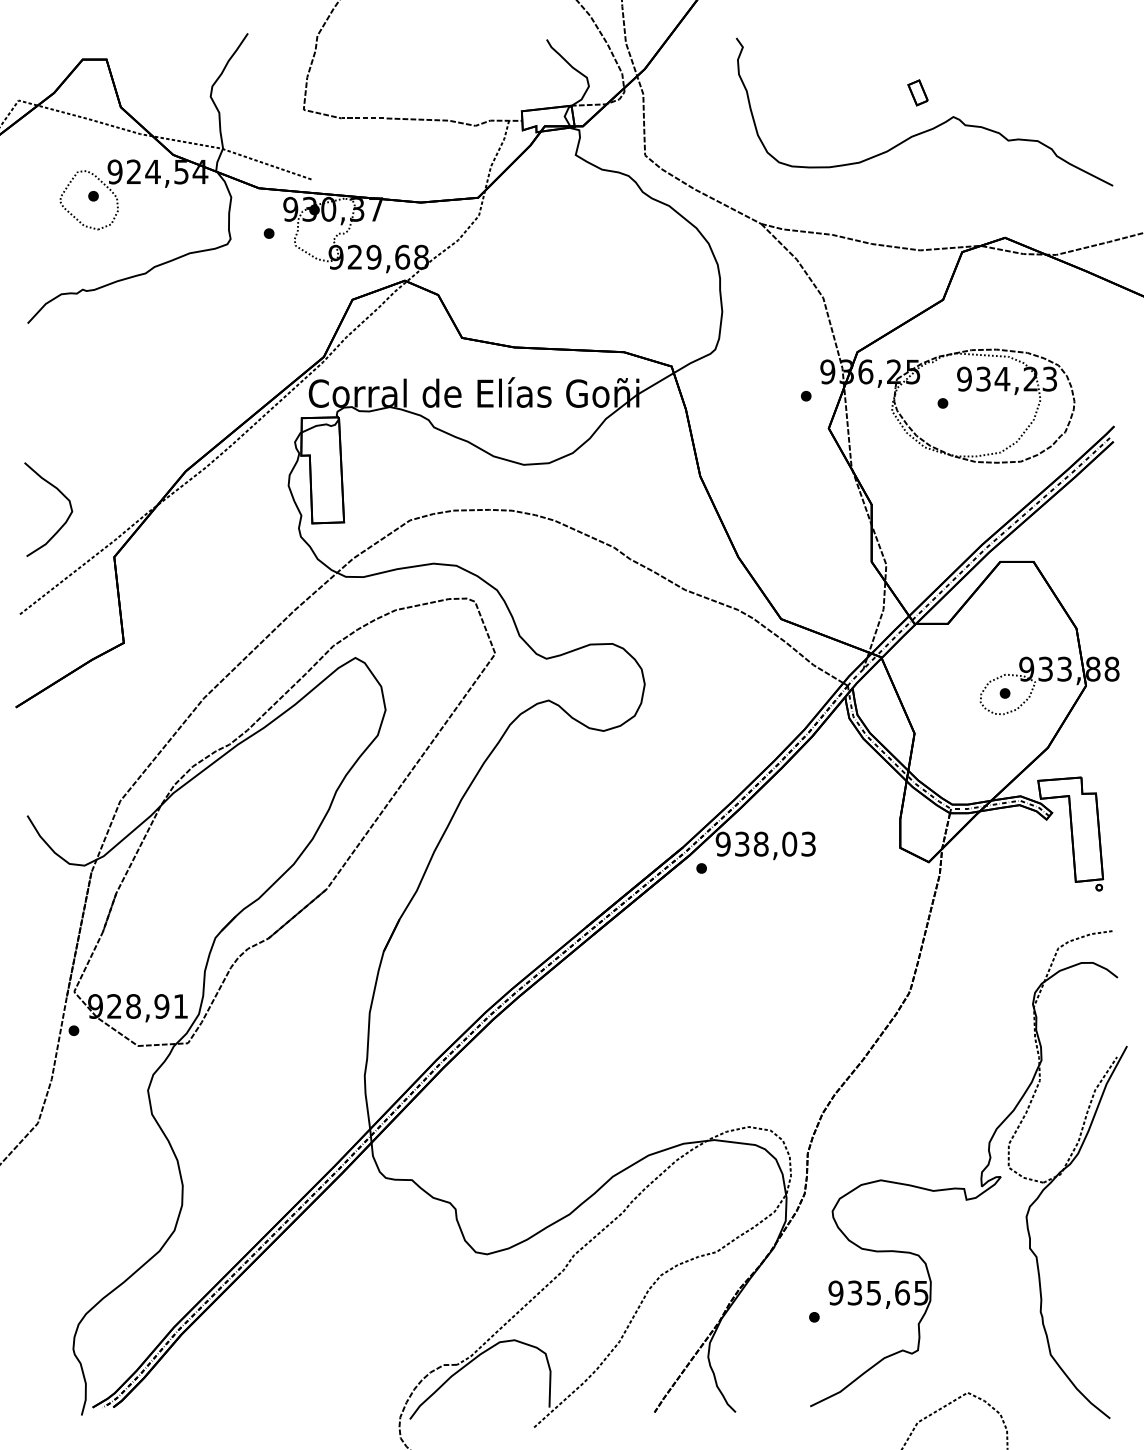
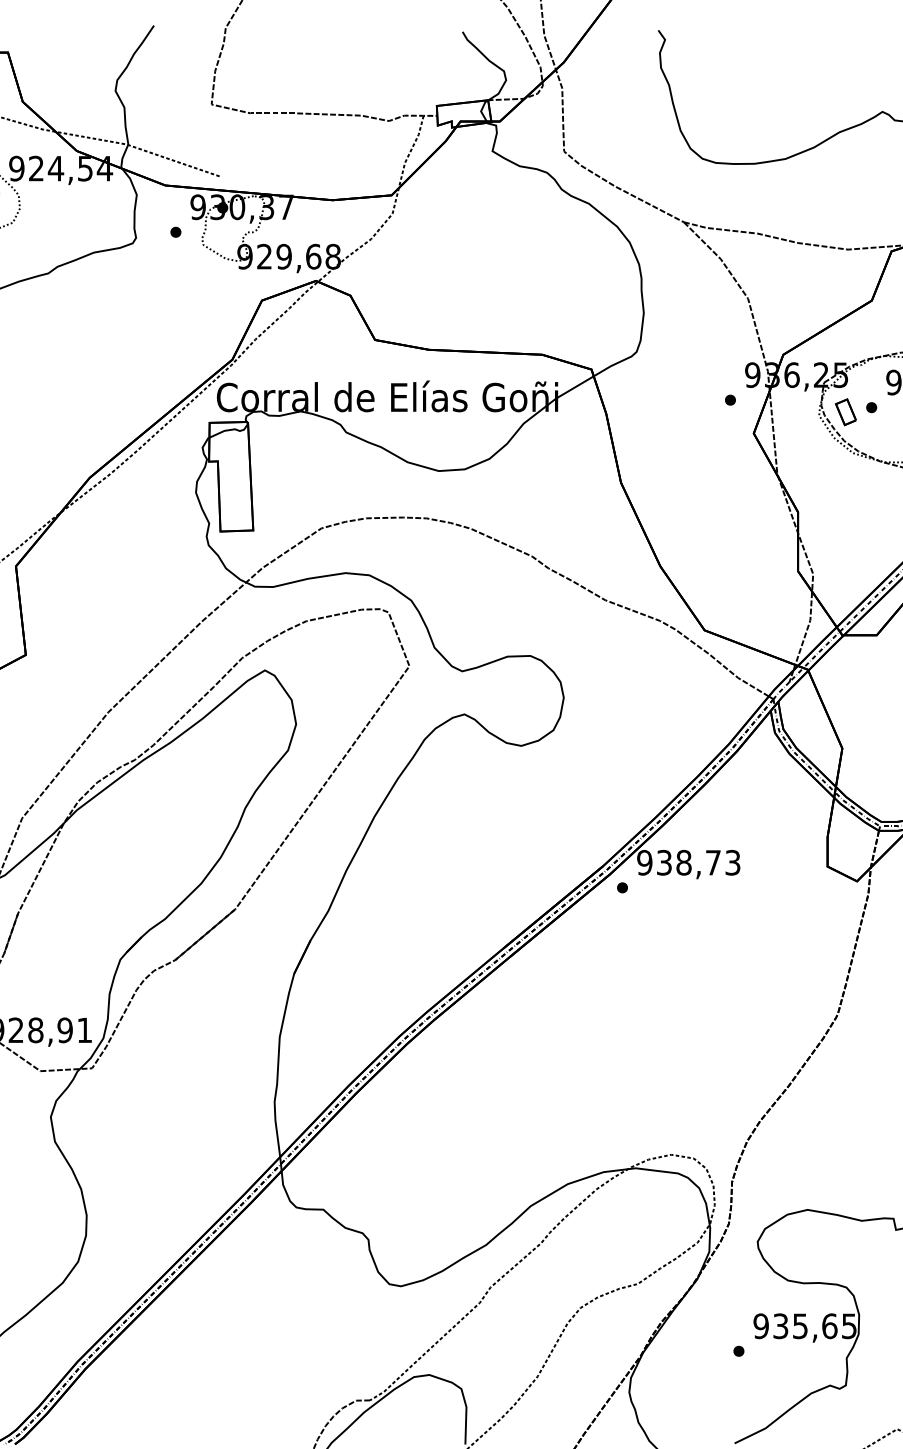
part: (917, 92) -> (845, 411), moved
text: (789, 843) -> (713, 862), 938,03 -> 938,73

